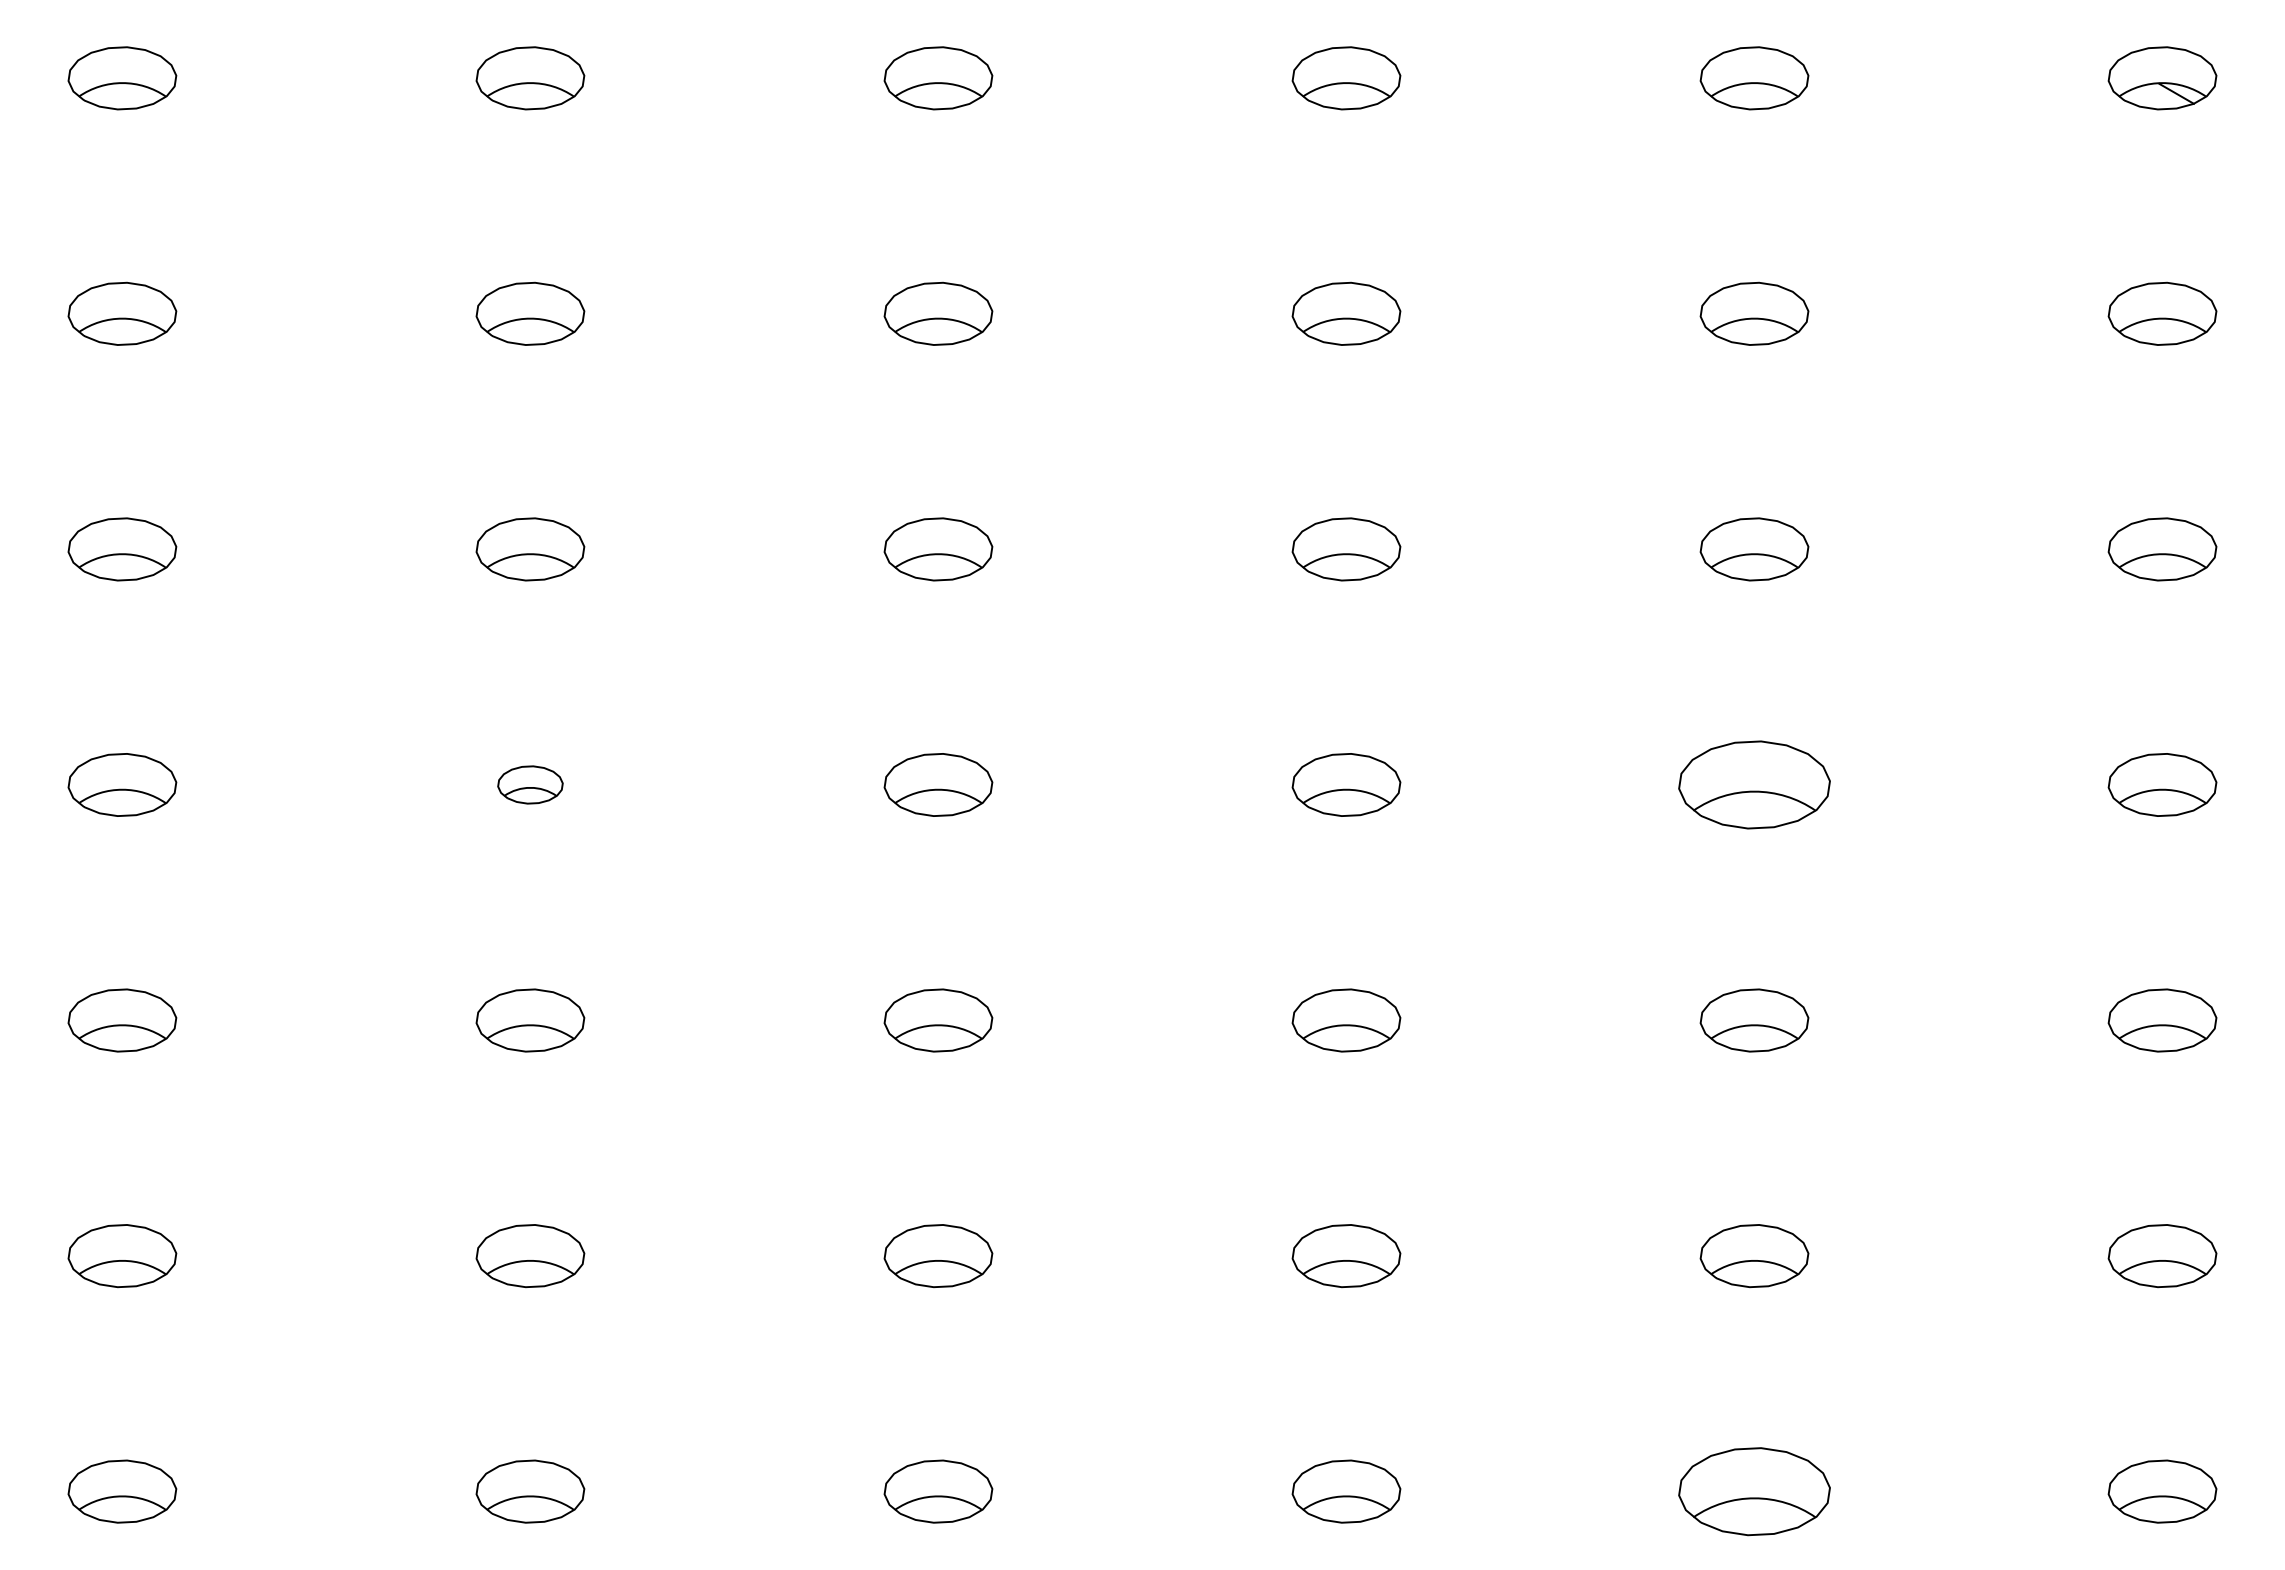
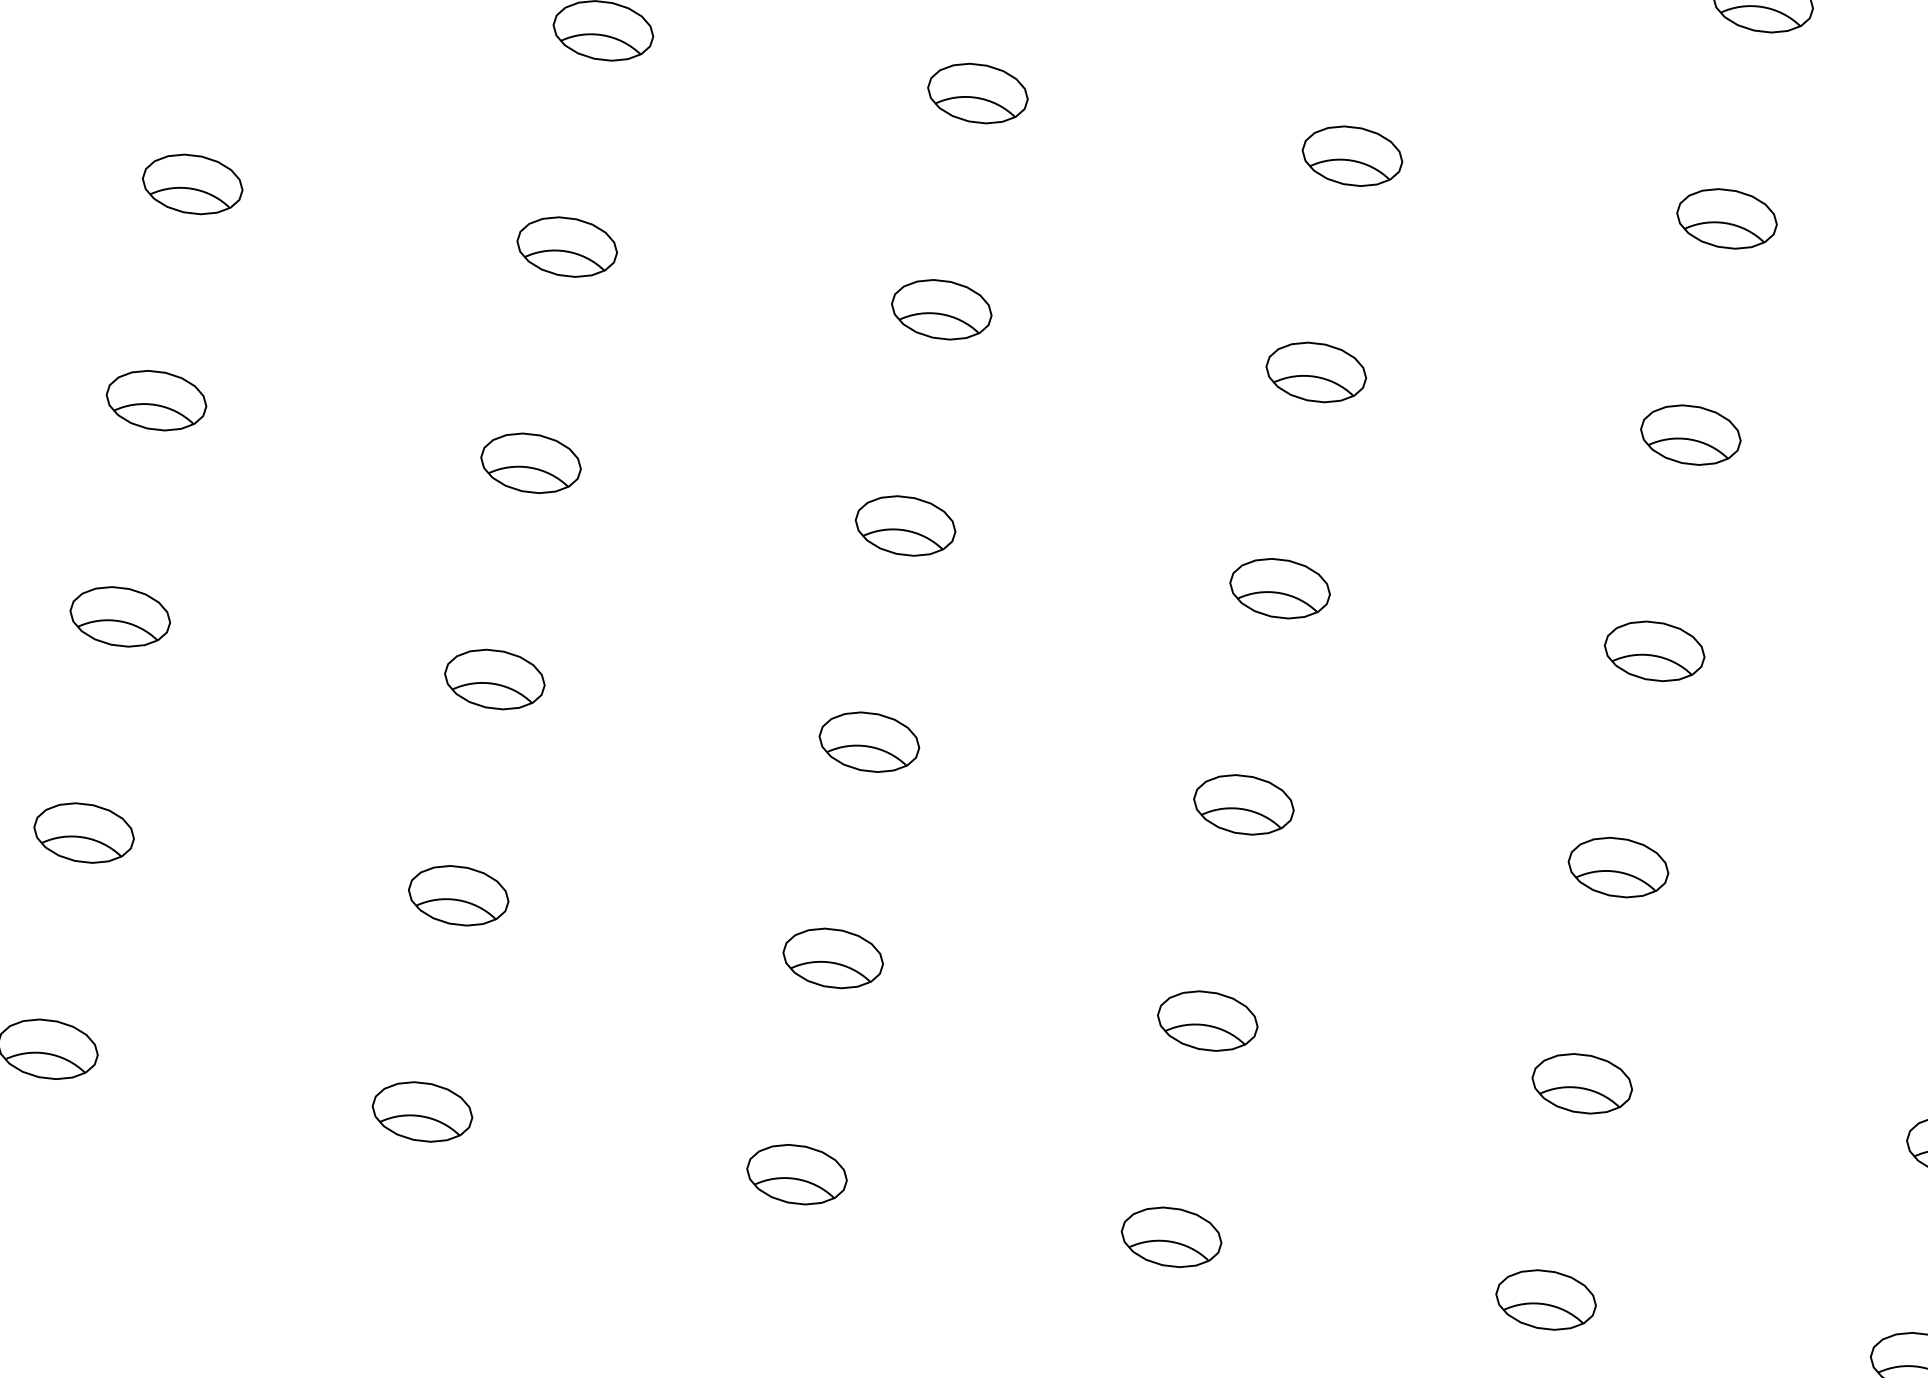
part: (530, 784) -> (531, 462), size x1.67
part: (1754, 784) -> (1654, 650), size x0.71
part: (1754, 1491) -> (1546, 1299), size x0.71

